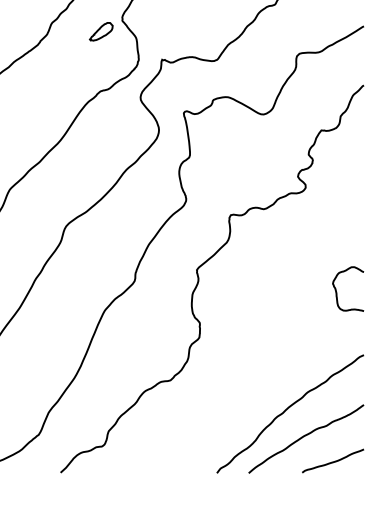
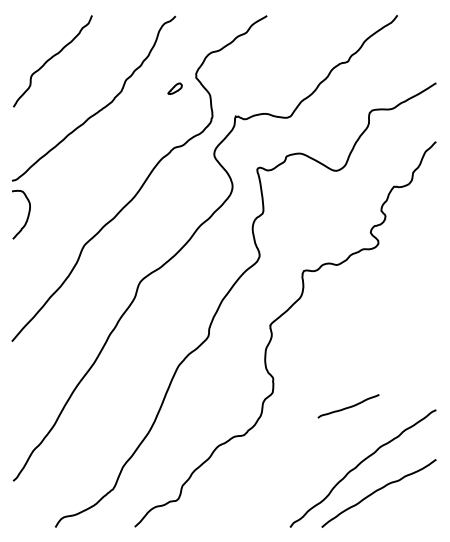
part: (100, 31) -> (174, 88), size x0.6
curve: (336, 290) -> (409, 345), removed
curve: (332, 461) -> (348, 406), moved

